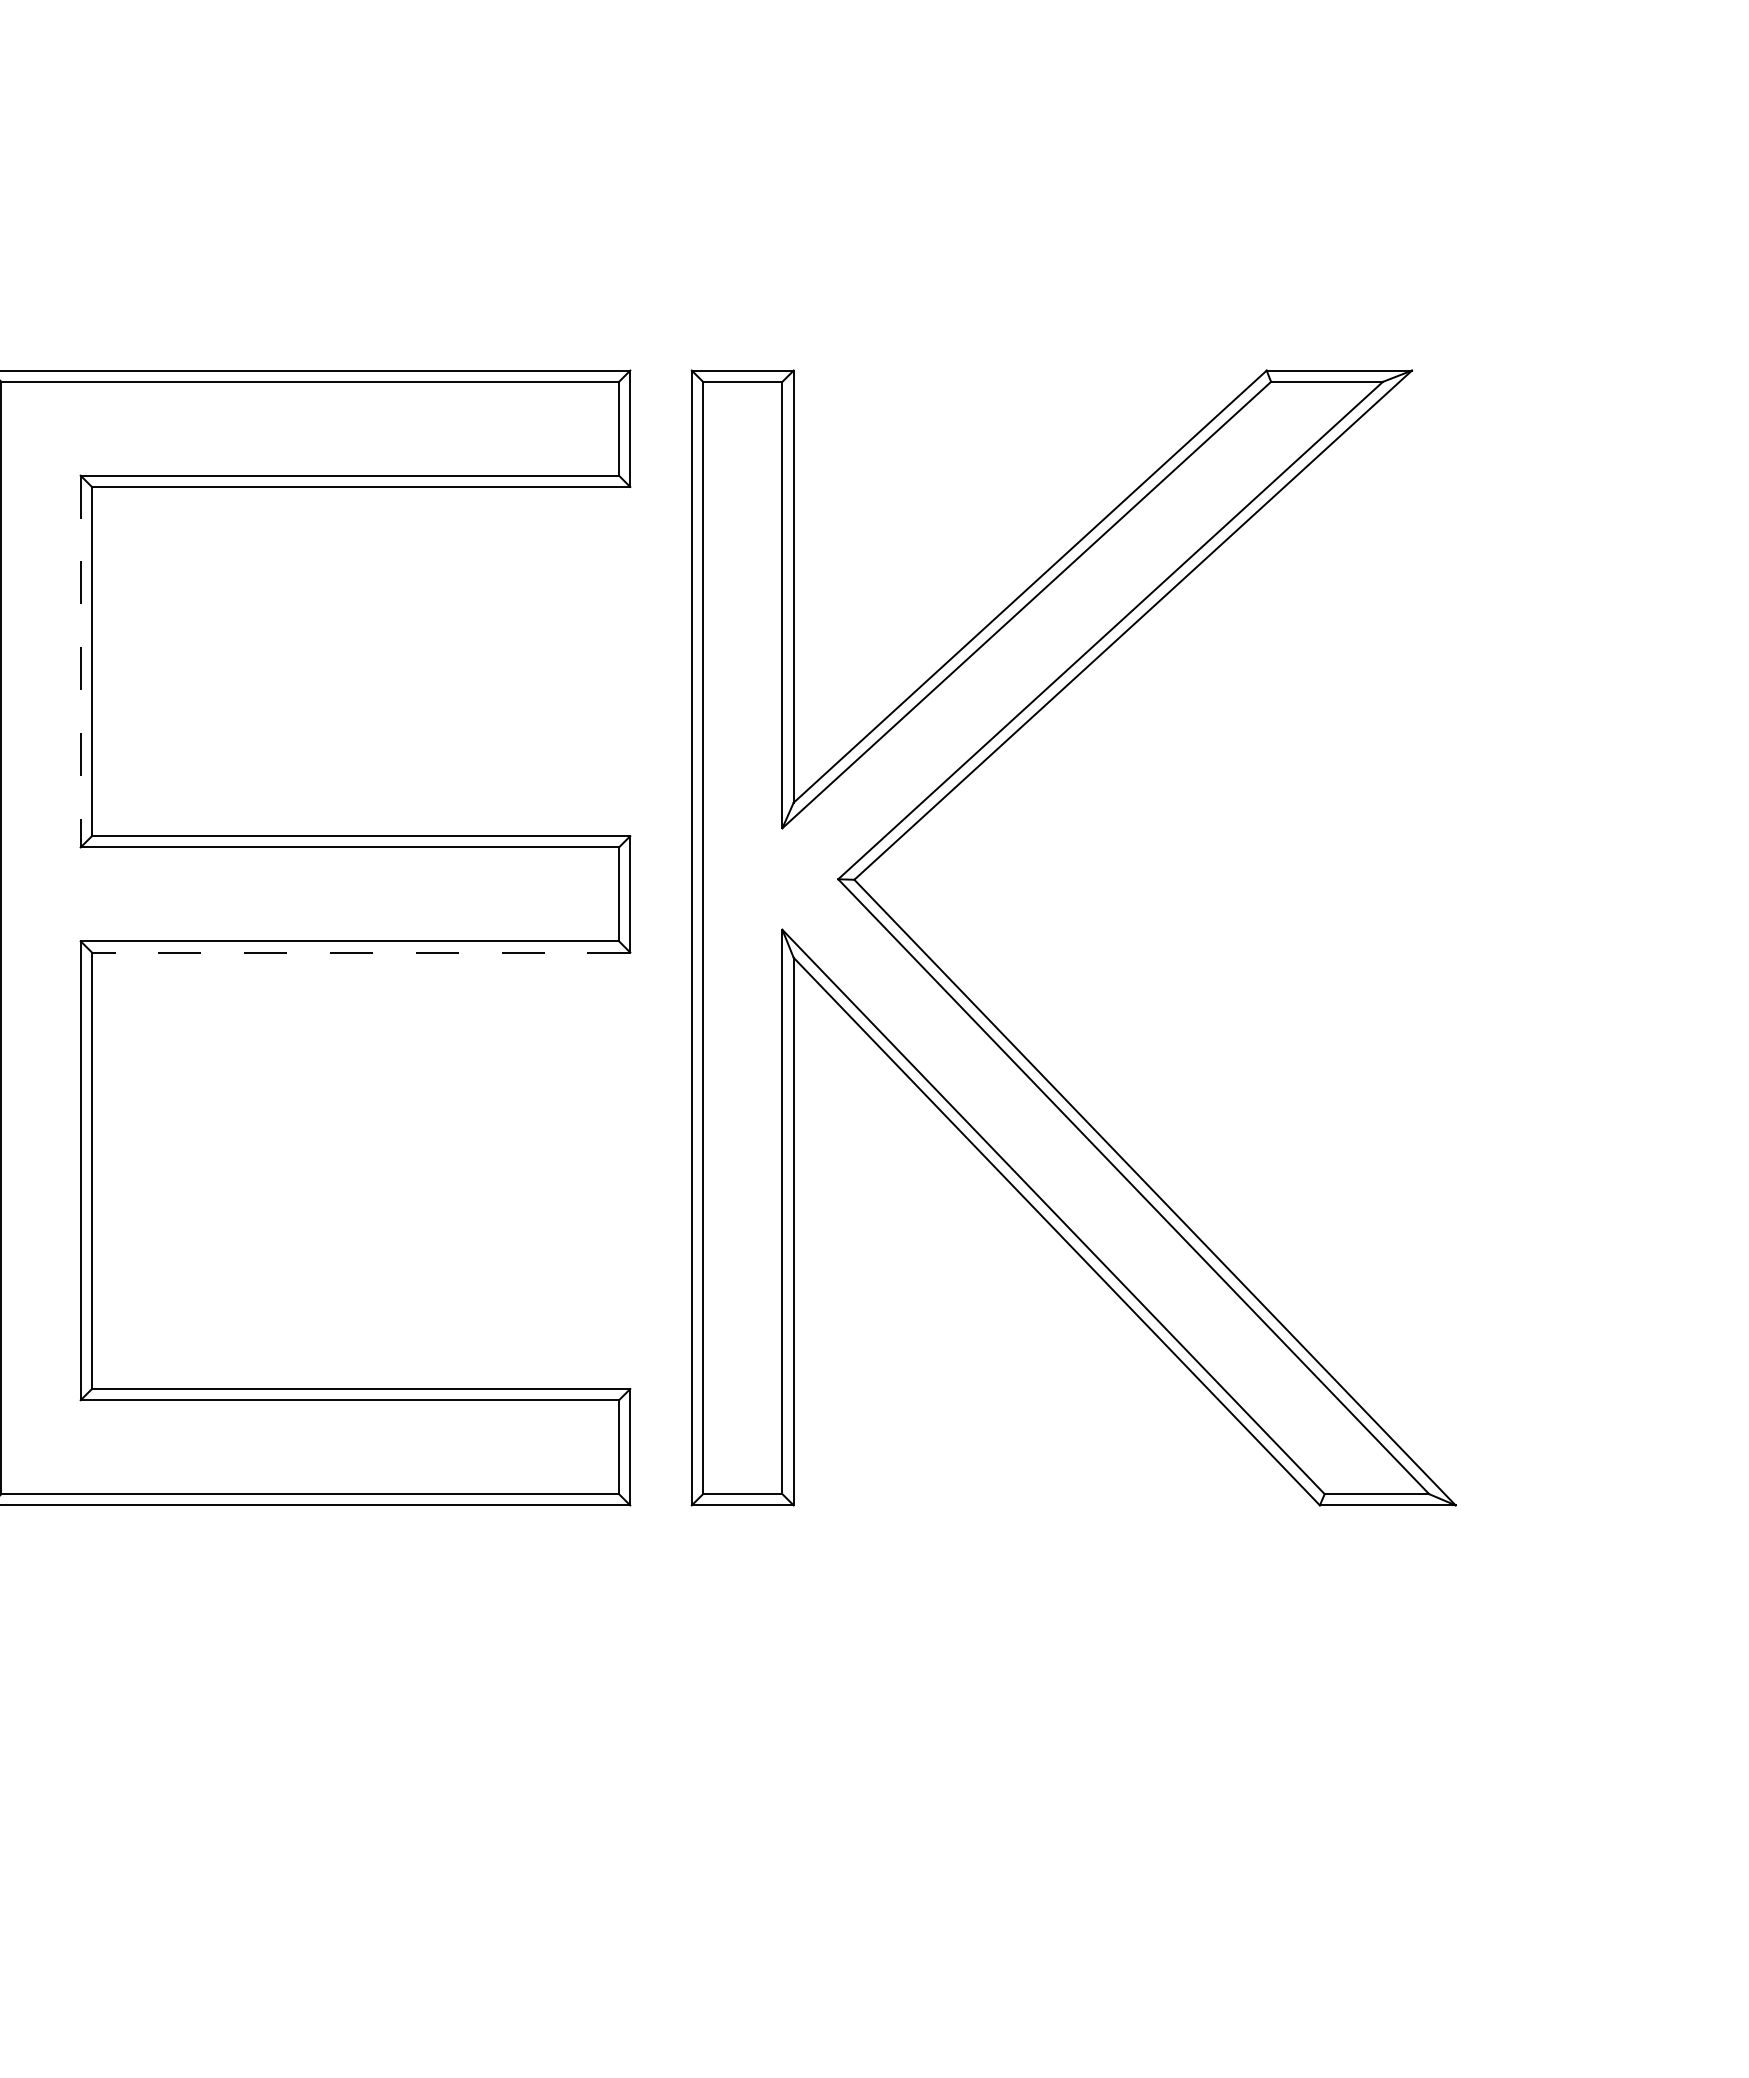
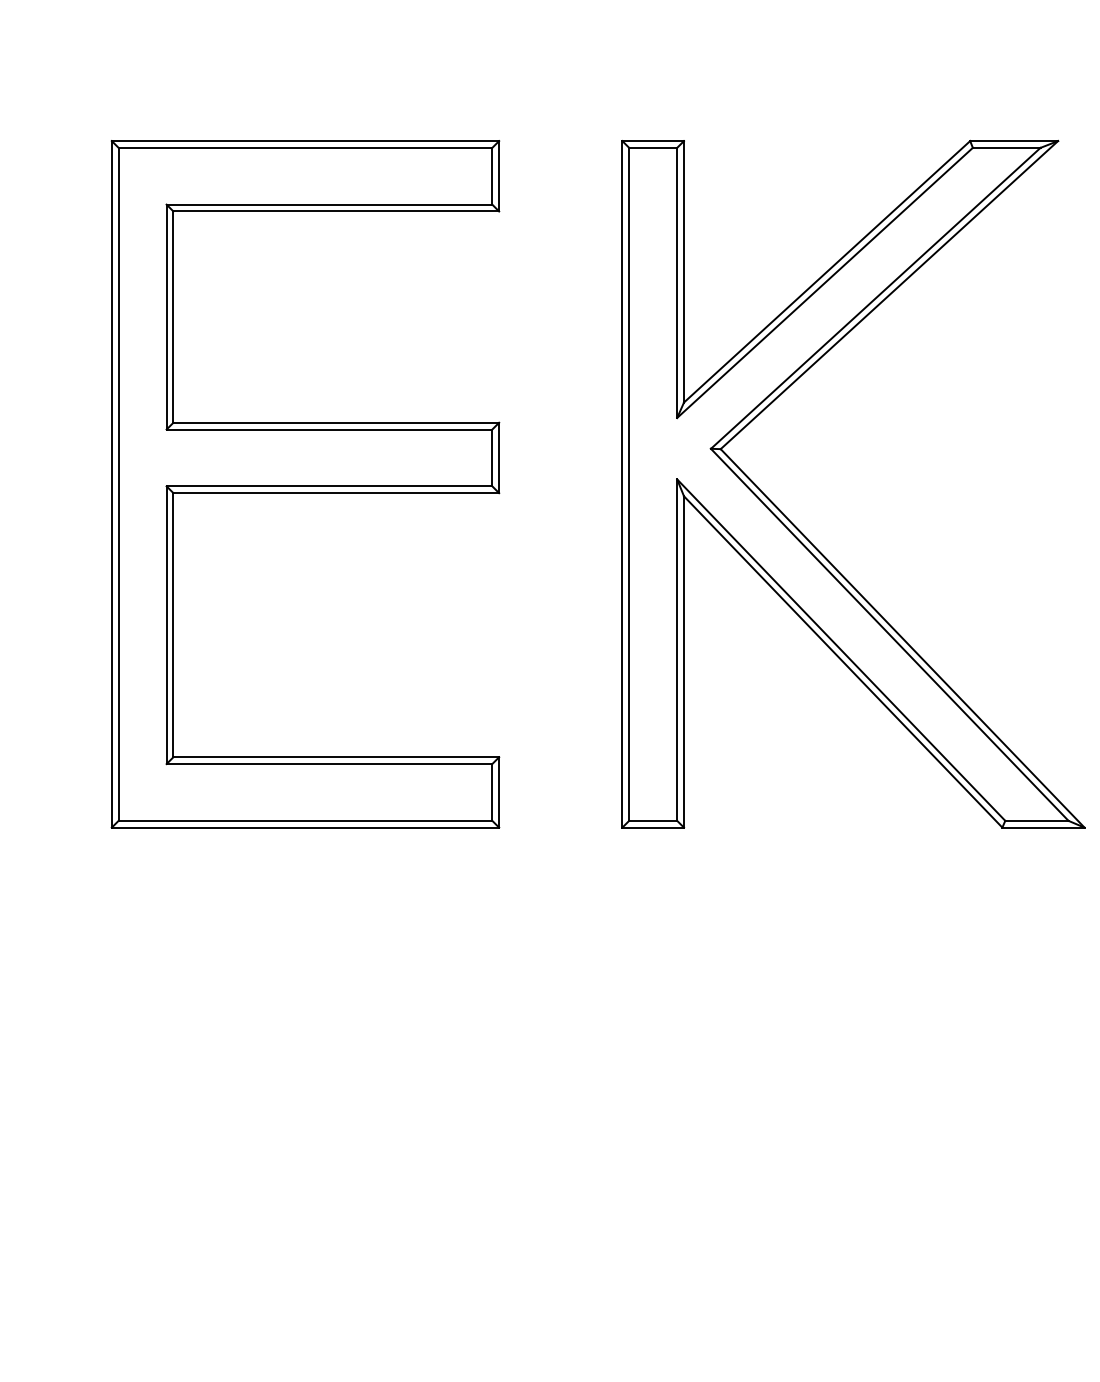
line: (80, 662) -> (166, 317), dashed -> solid
line: (361, 953) -> (336, 493), dashed -> solid
part: (991, 1019) -> (803, 533), moved

